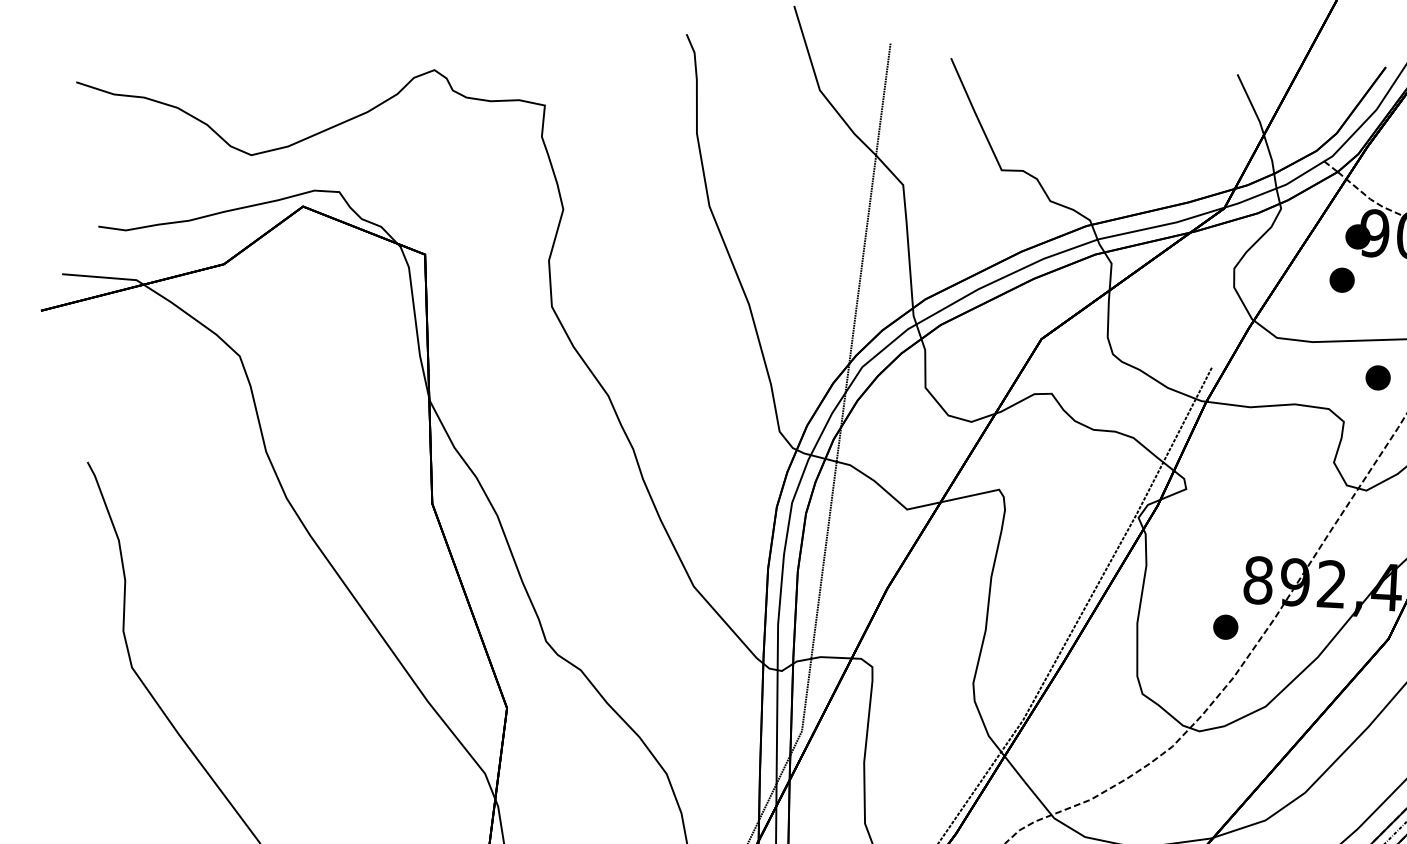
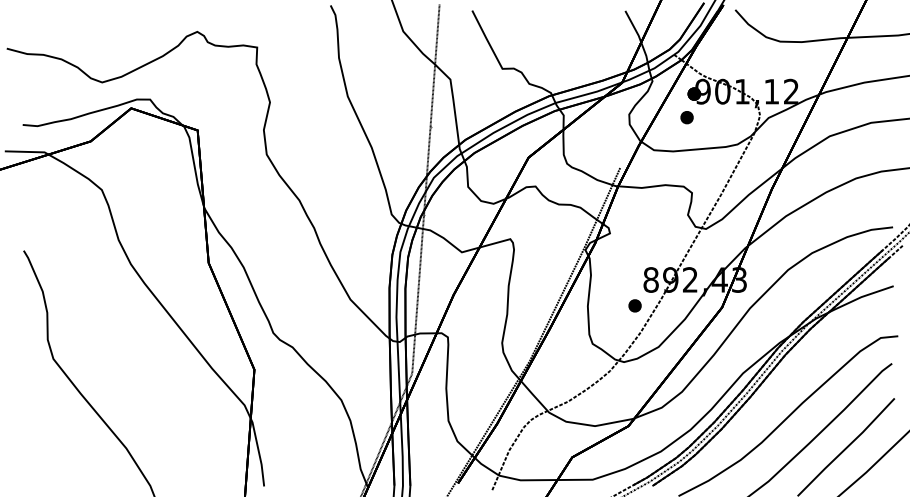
part: (1377, 377) -> (708, 168), removed

